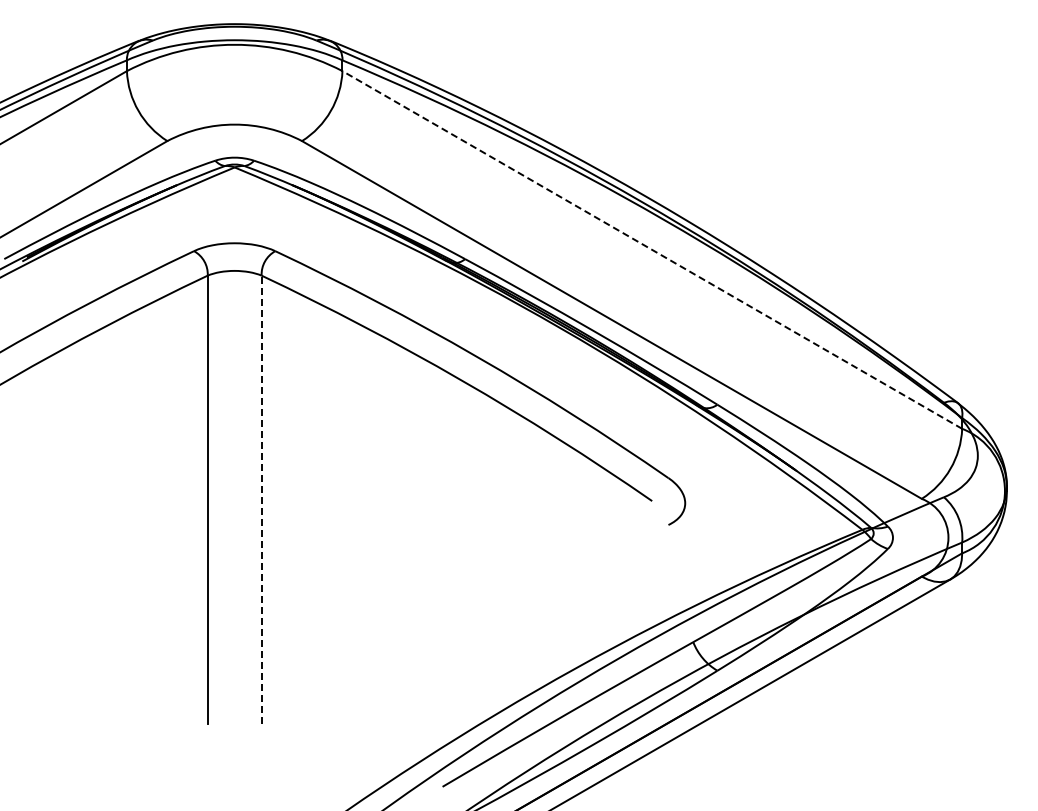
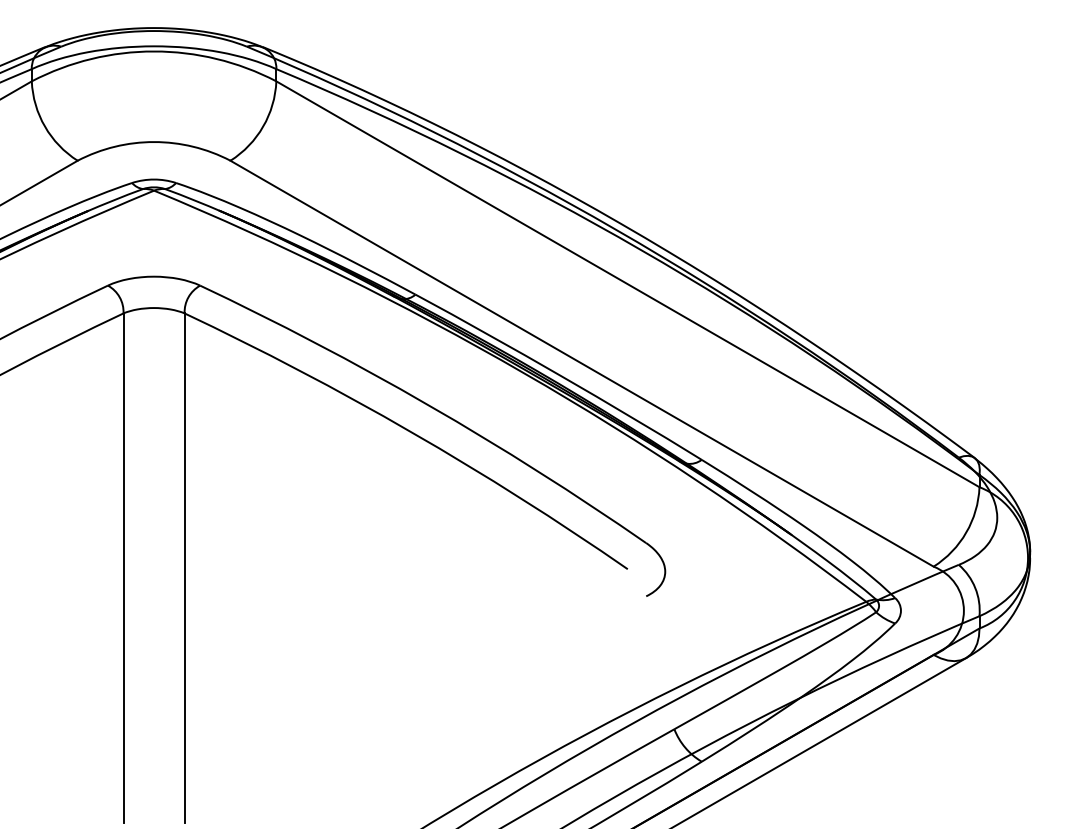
line: (652, 249) -> (628, 283), dashed -> solid
line: (261, 499) -> (184, 567), dashed -> solid

